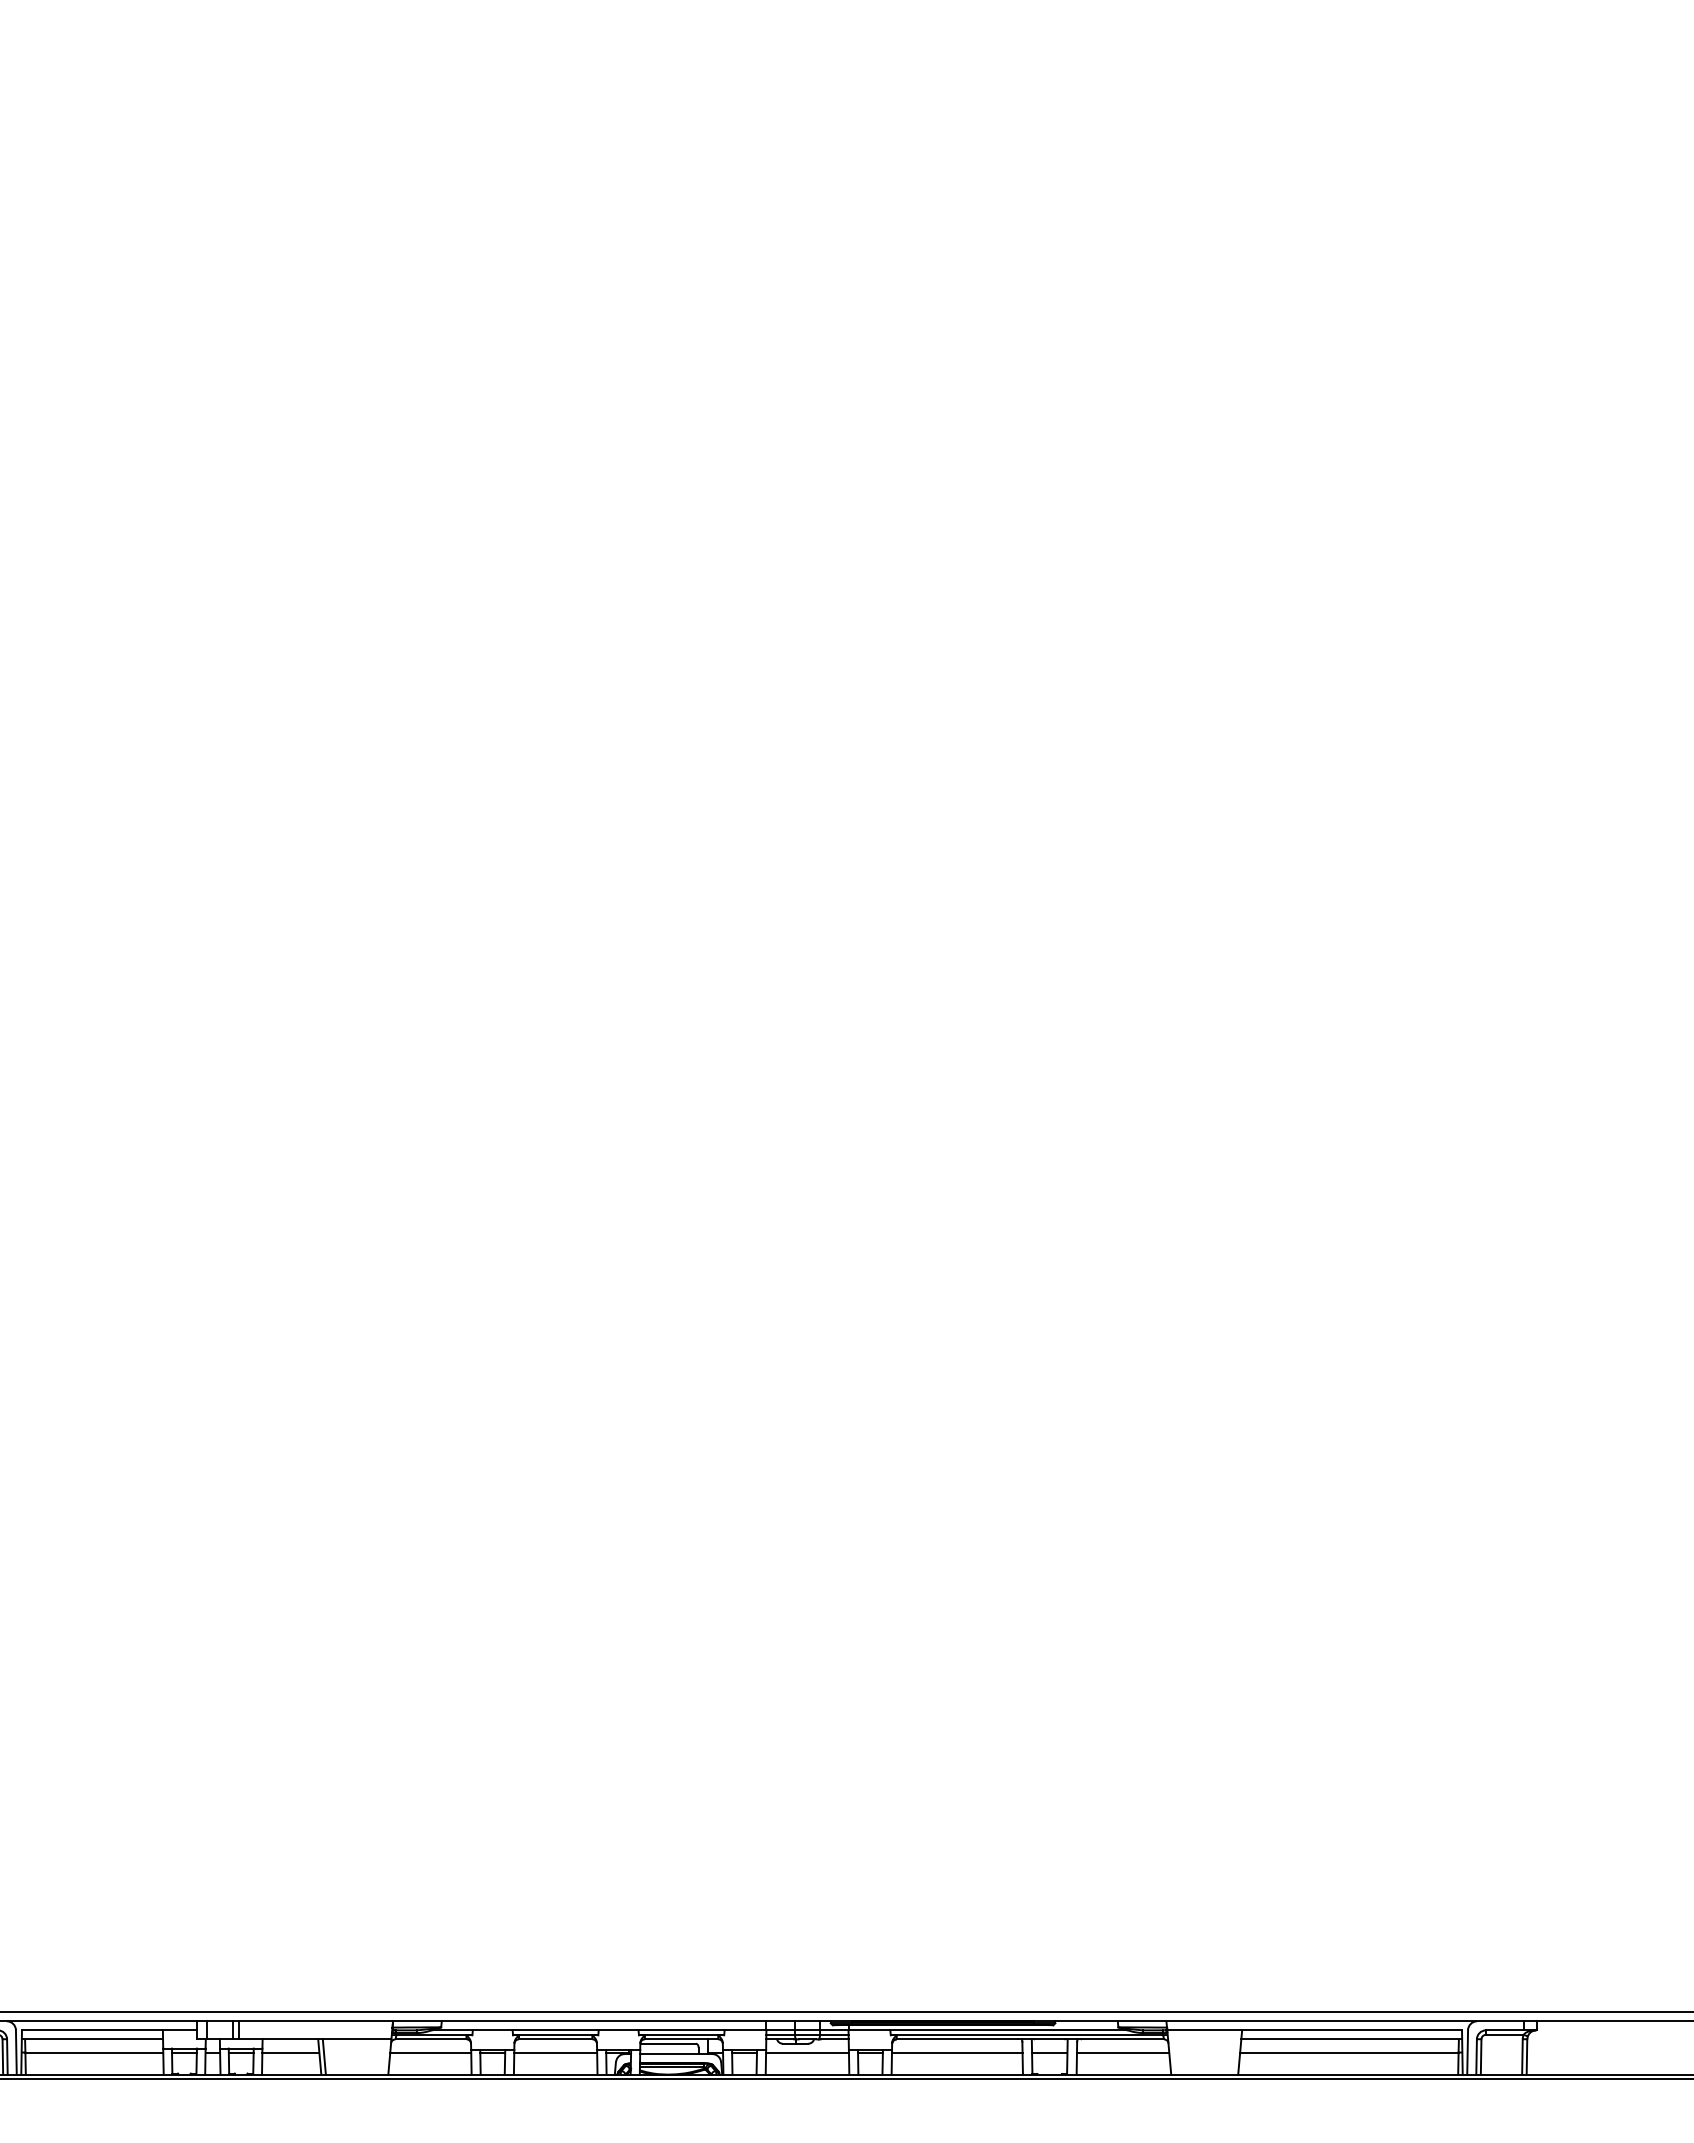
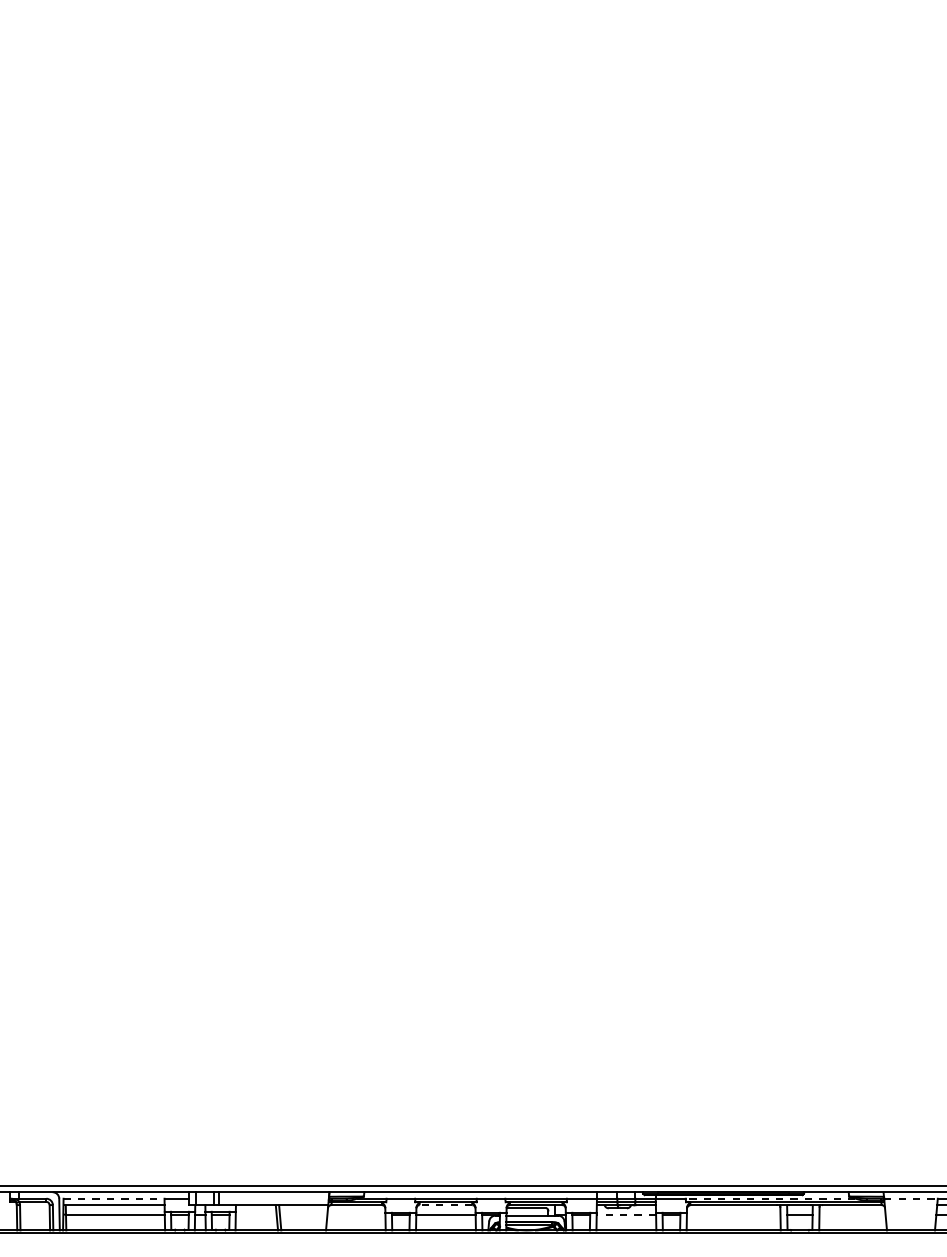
line: (92, 2030) -> (114, 1198), solid -> dashed
line: (1008, 2030) -> (770, 1198), solid -> dashed
line: (1205, 2030) -> (911, 1198), solid -> dashed
line: (555, 2039) -> (445, 1205), solid -> dashed
line: (290, 2052) -> (255, 1214), removed
line: (430, 2052) -> (356, 1214), removed
line: (807, 2052) -> (626, 1214), solid -> dashed
line: (957, 2052) -> (733, 1214), removed
line: (1122, 2052) -> (852, 1214), removed

